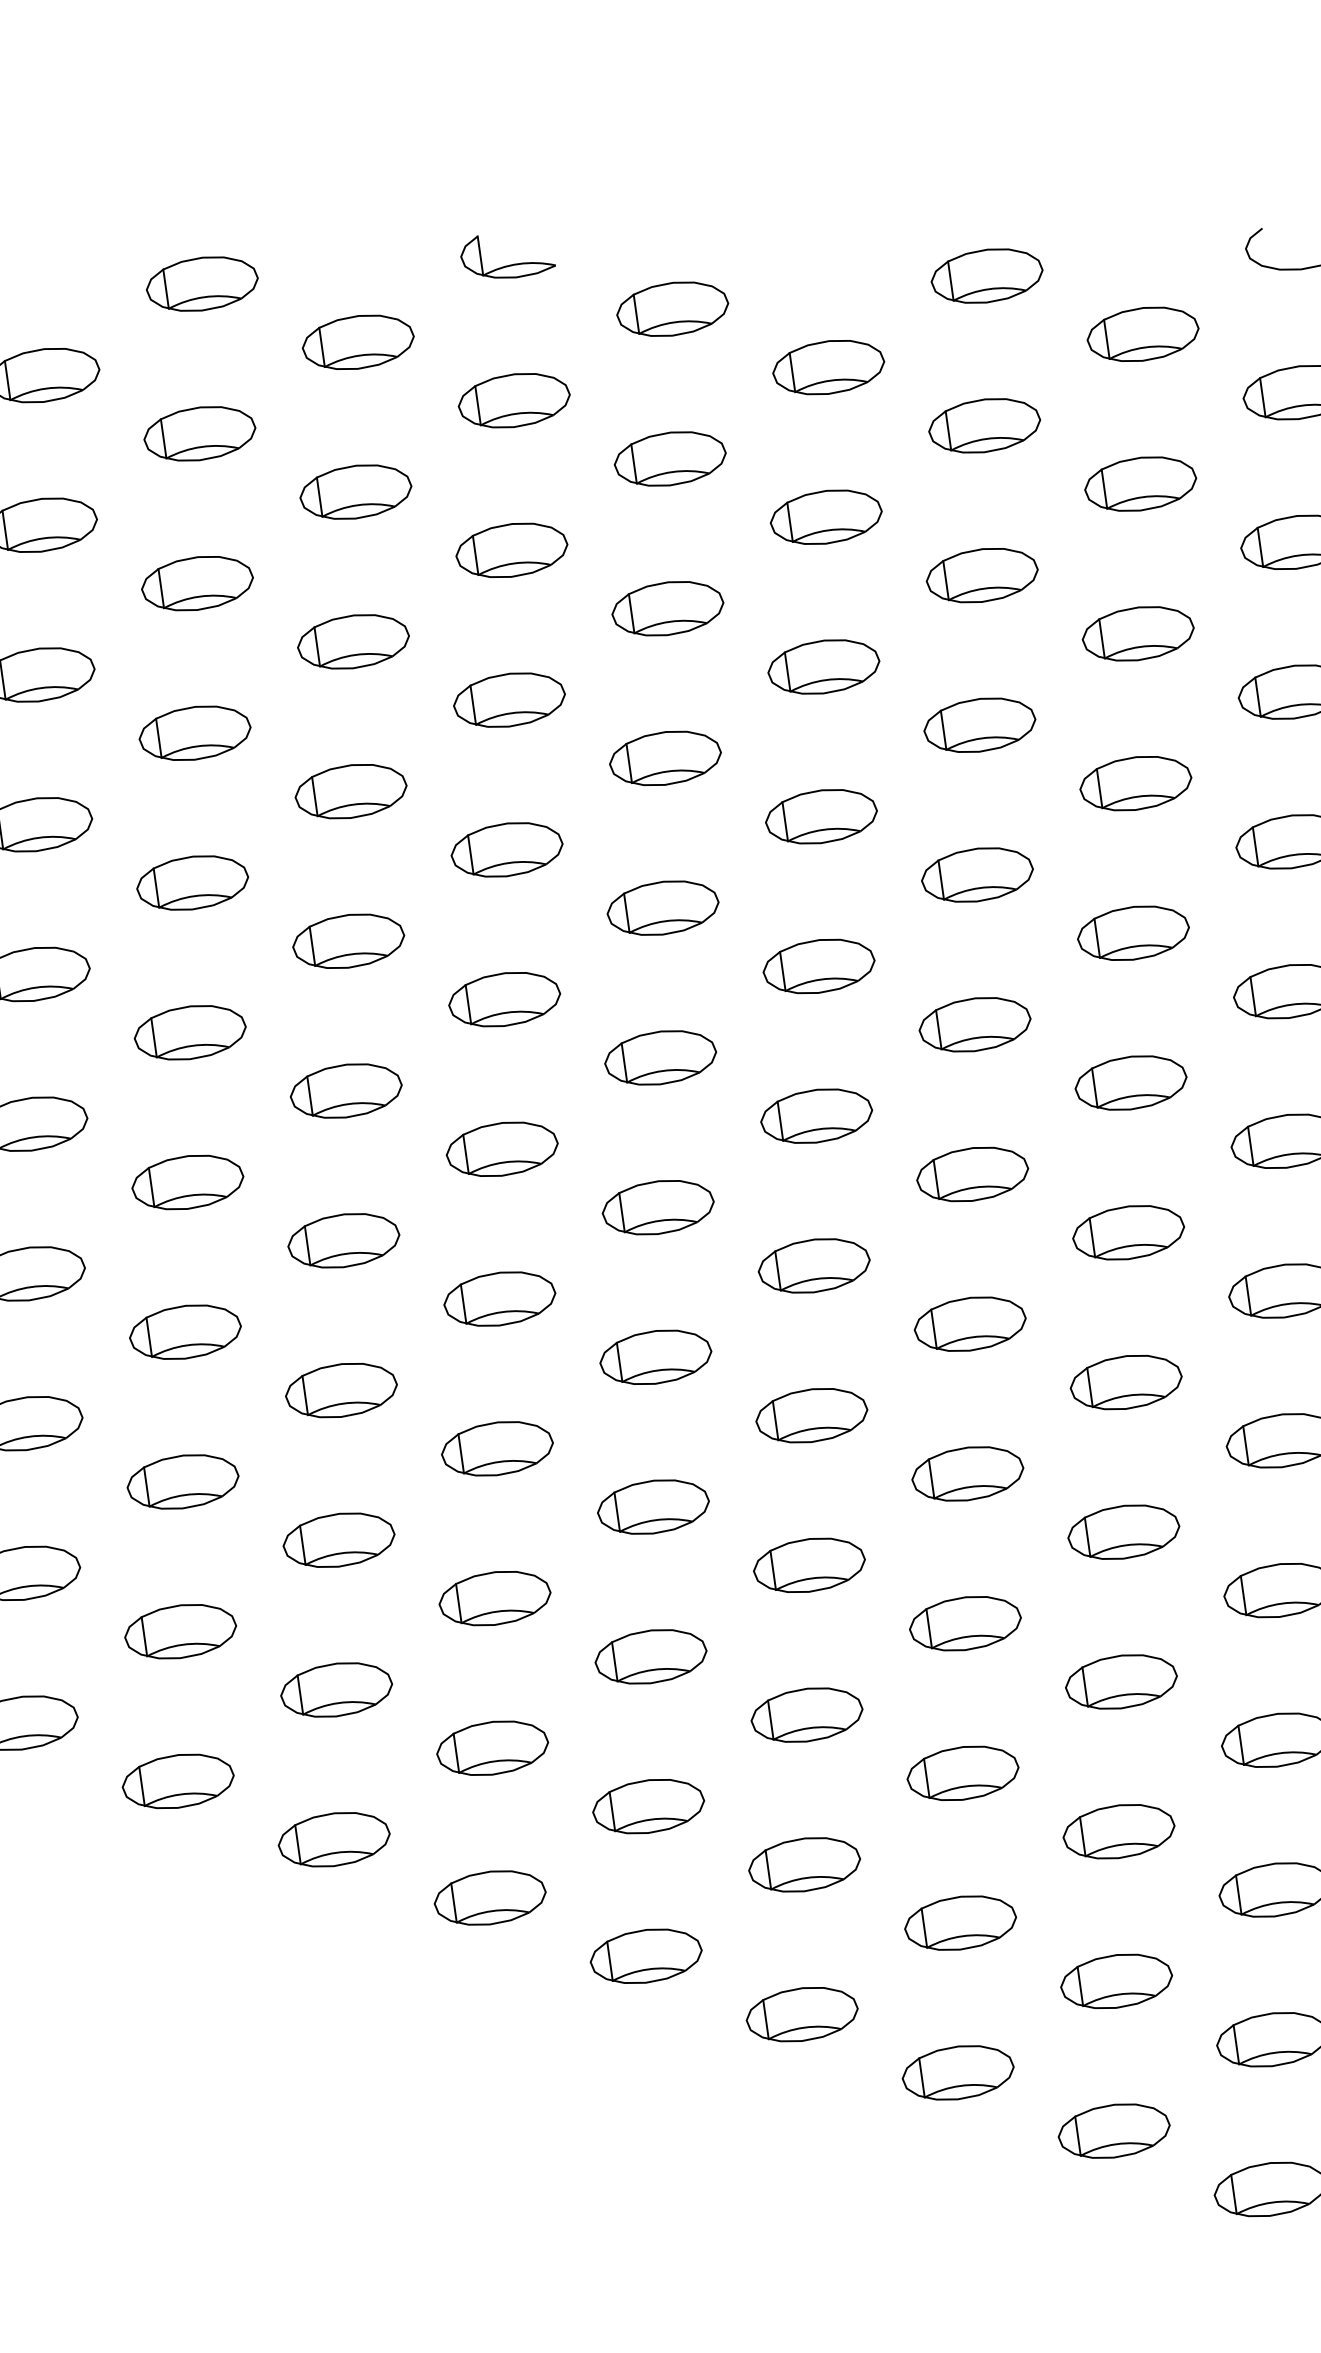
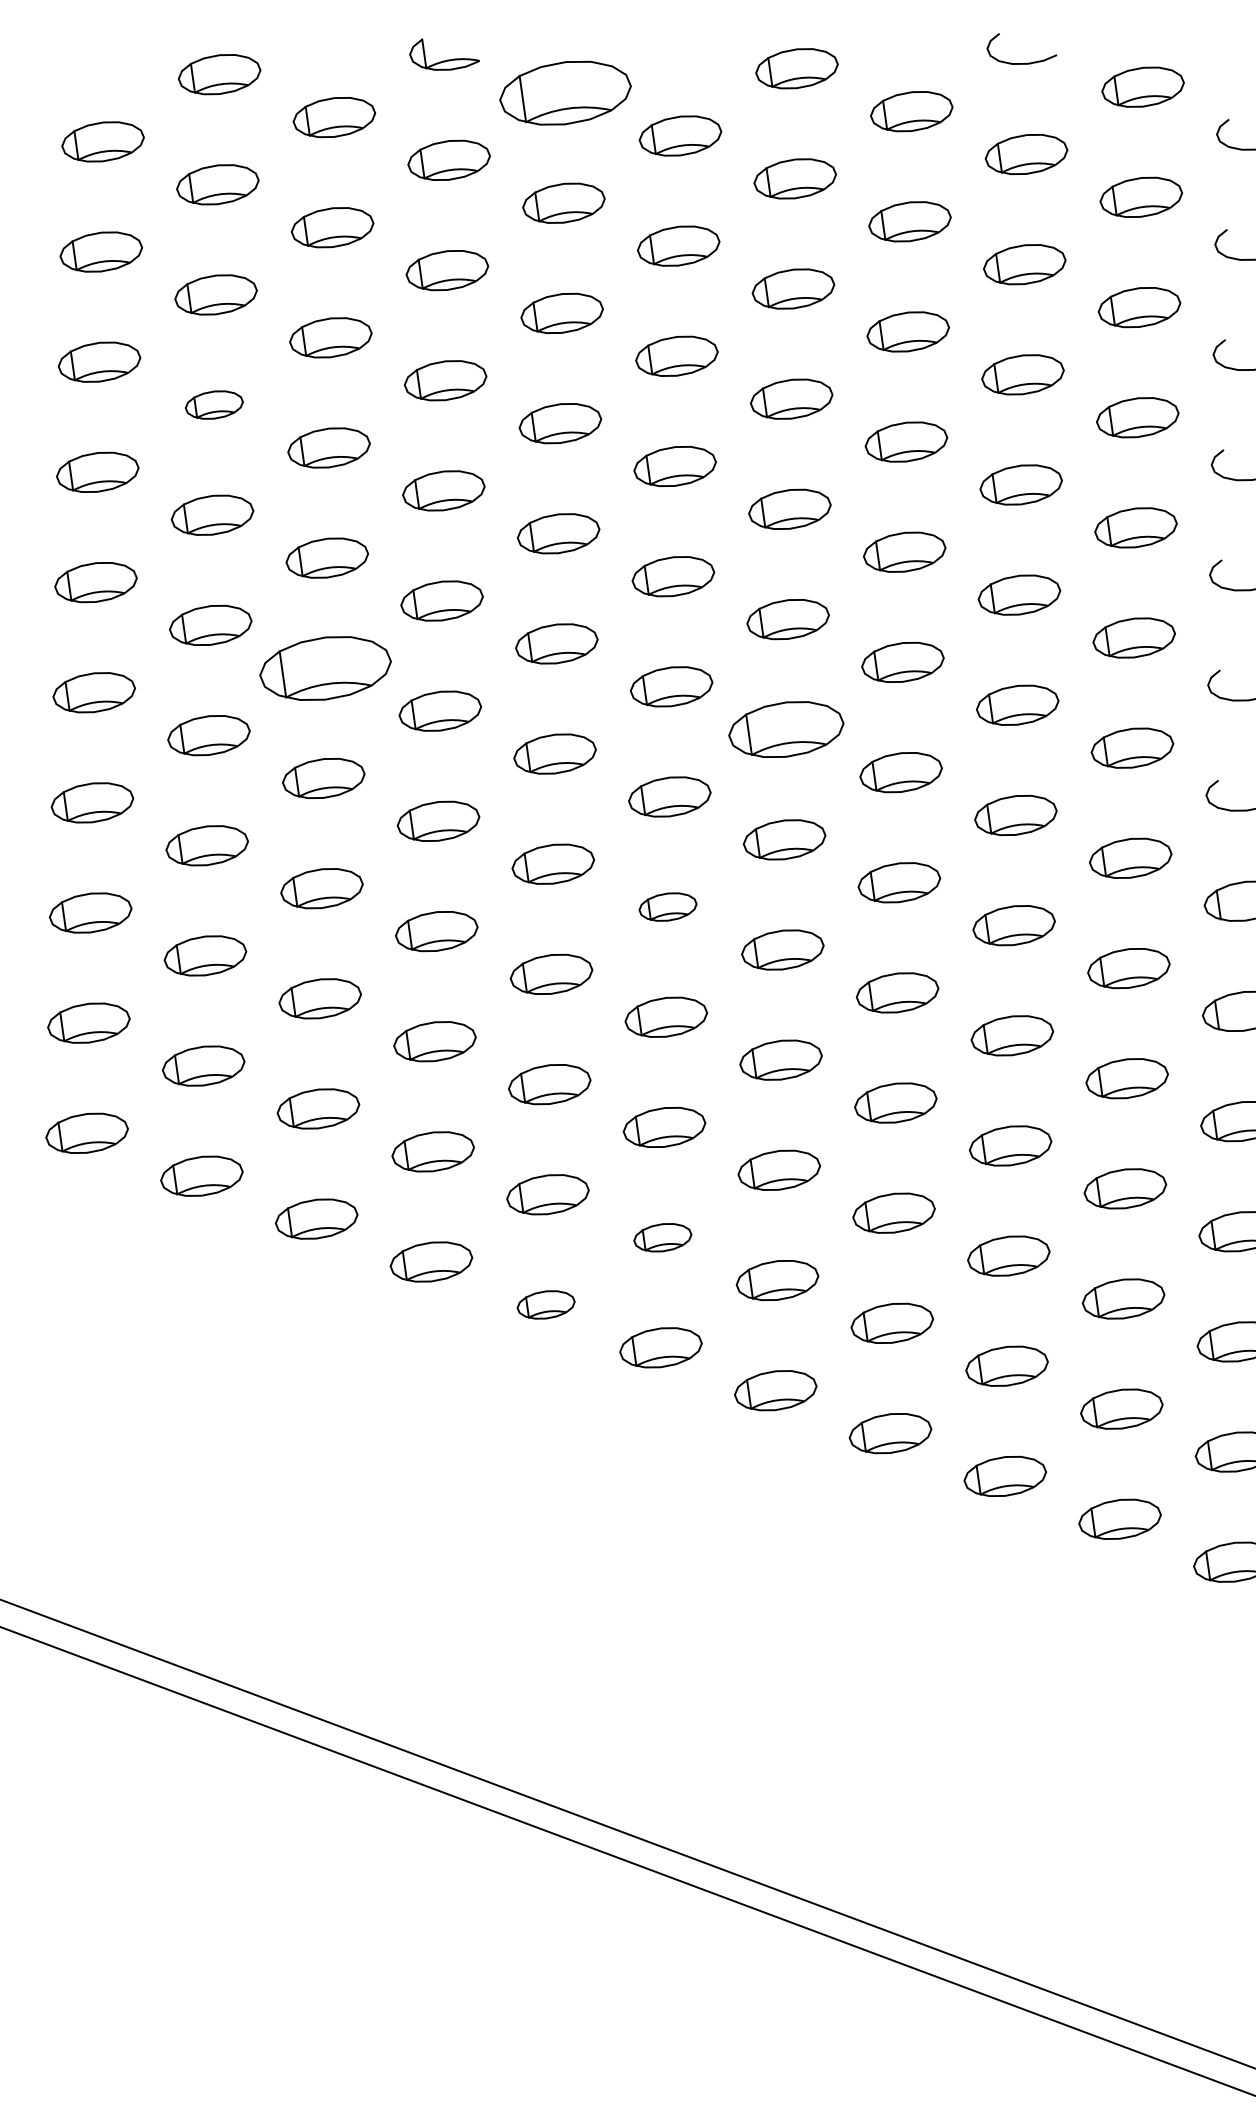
part: (672, 308) -> (565, 92), size x1.6
part: (195, 732) -> (214, 404), size x0.7
part: (346, 1089) -> (325, 667), size x1.6
part: (972, 1174) -> (786, 729), size x1.4
part: (811, 1414) -> (667, 906), size x0.7
part: (804, 1864) -> (662, 1237), size x0.7
part: (645, 1955) -> (545, 1304), size x0.7

